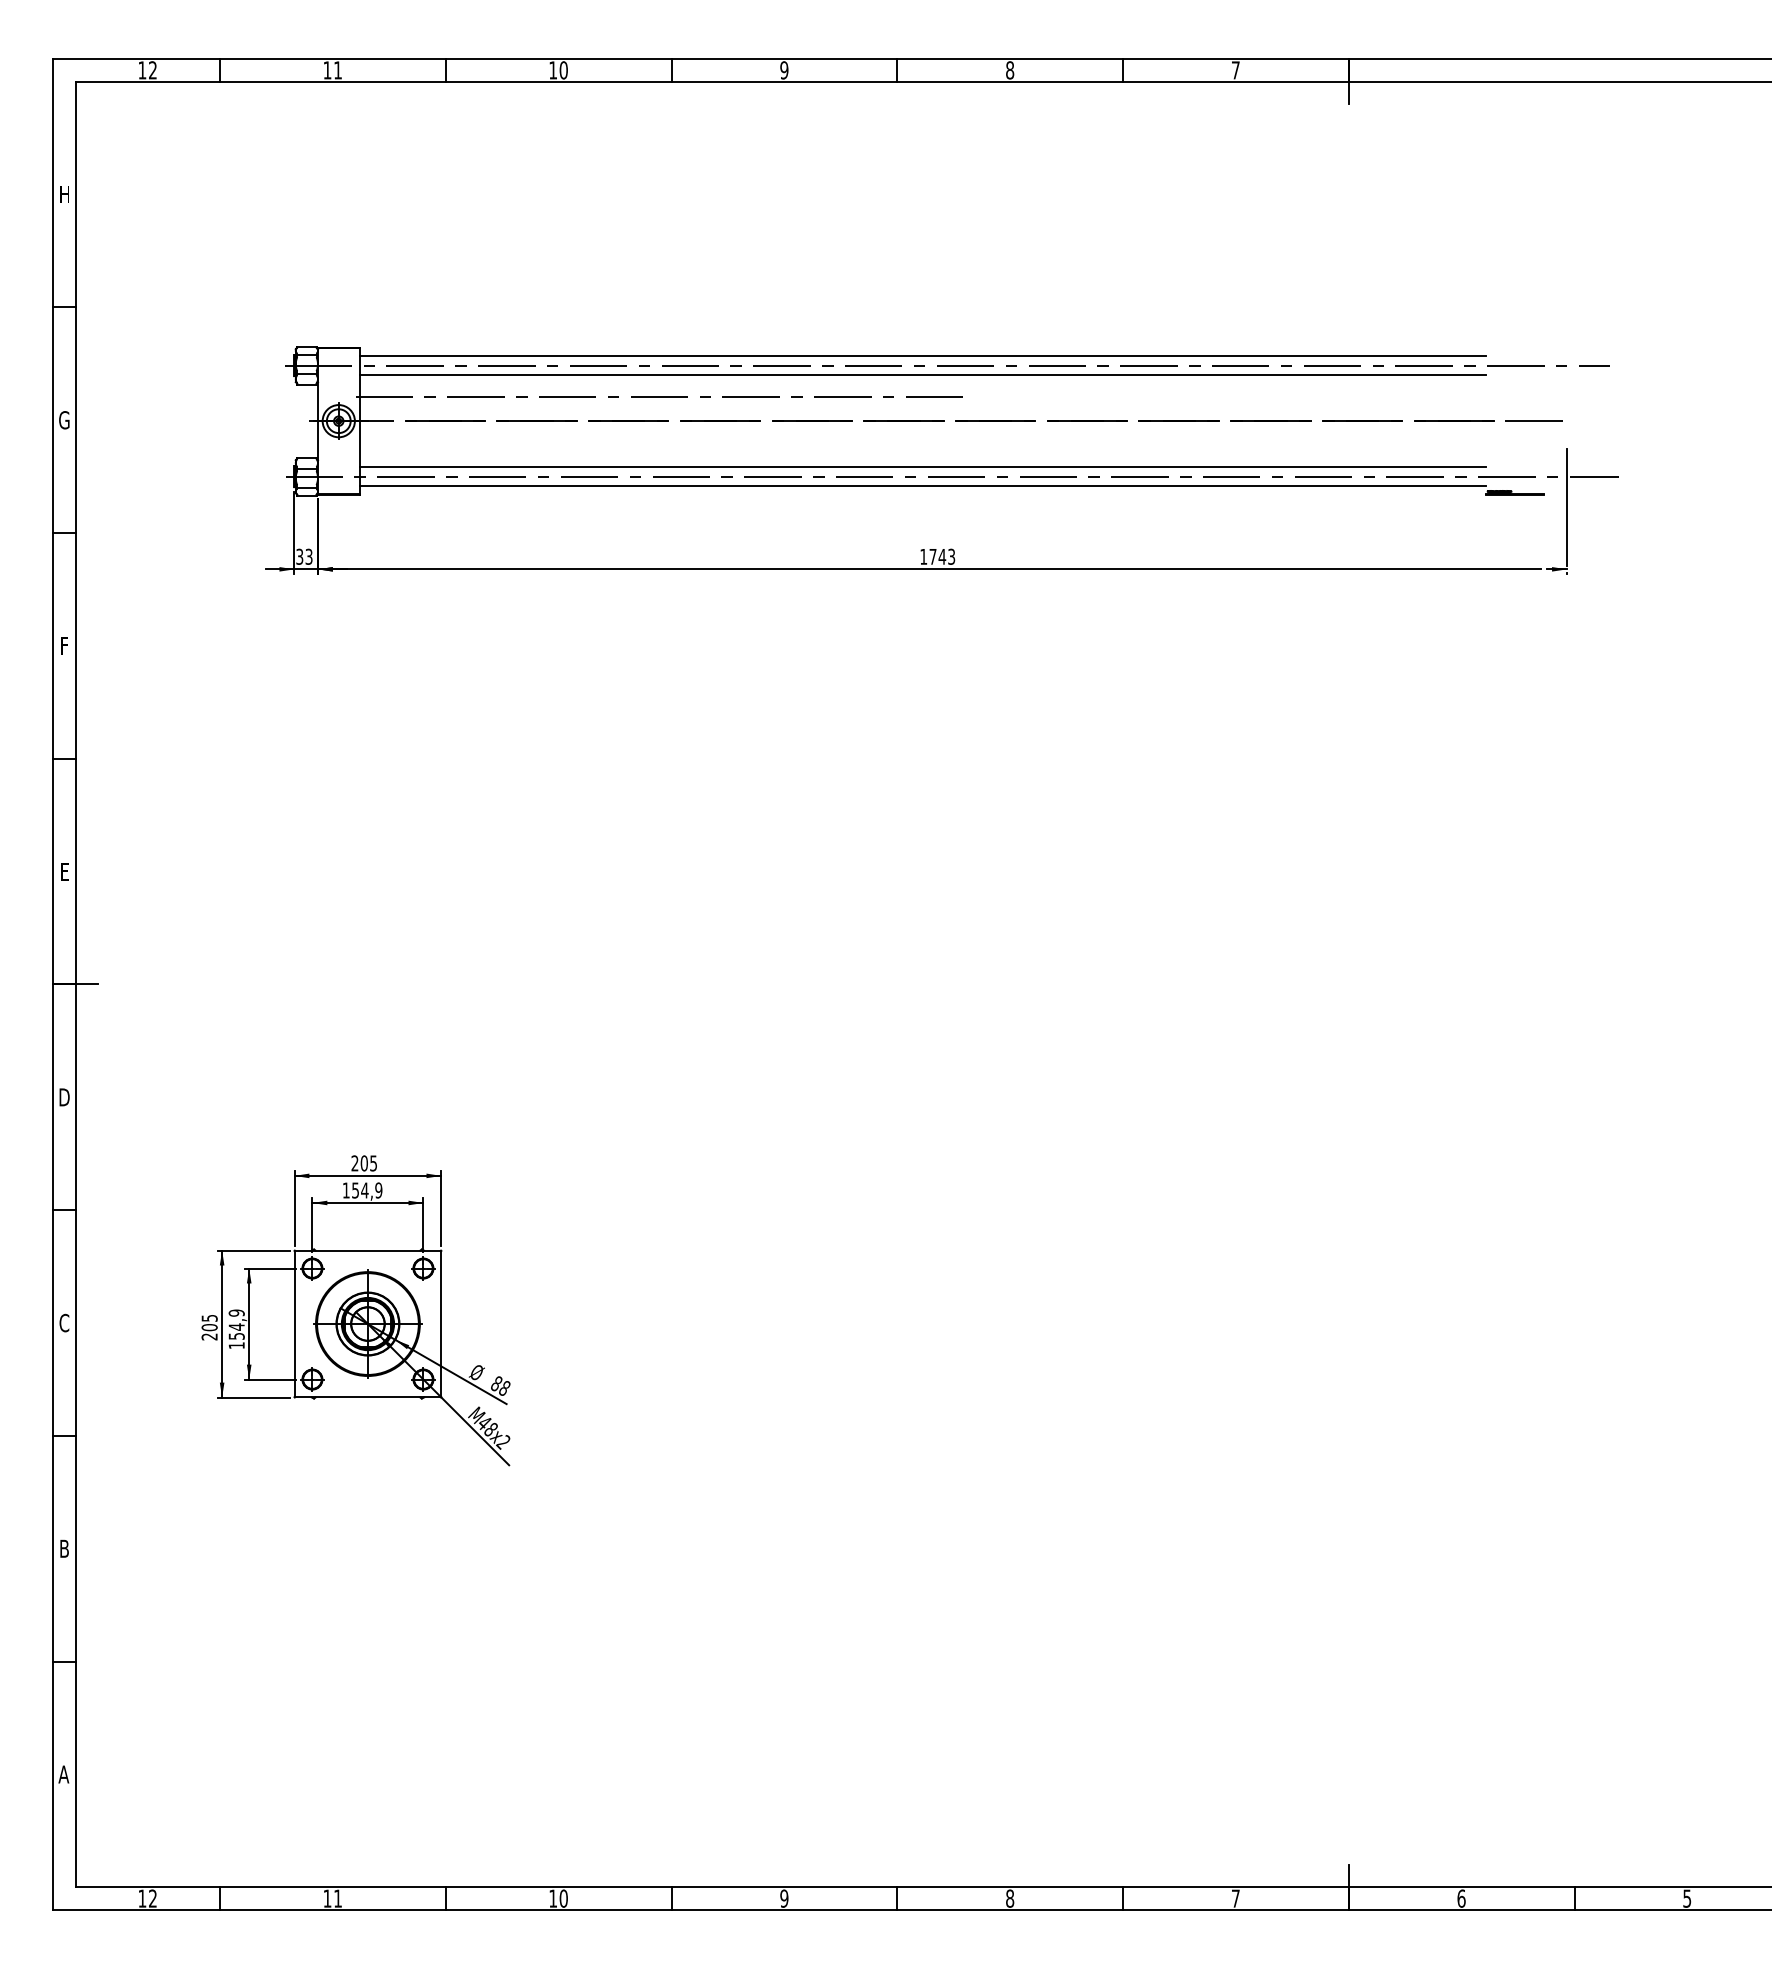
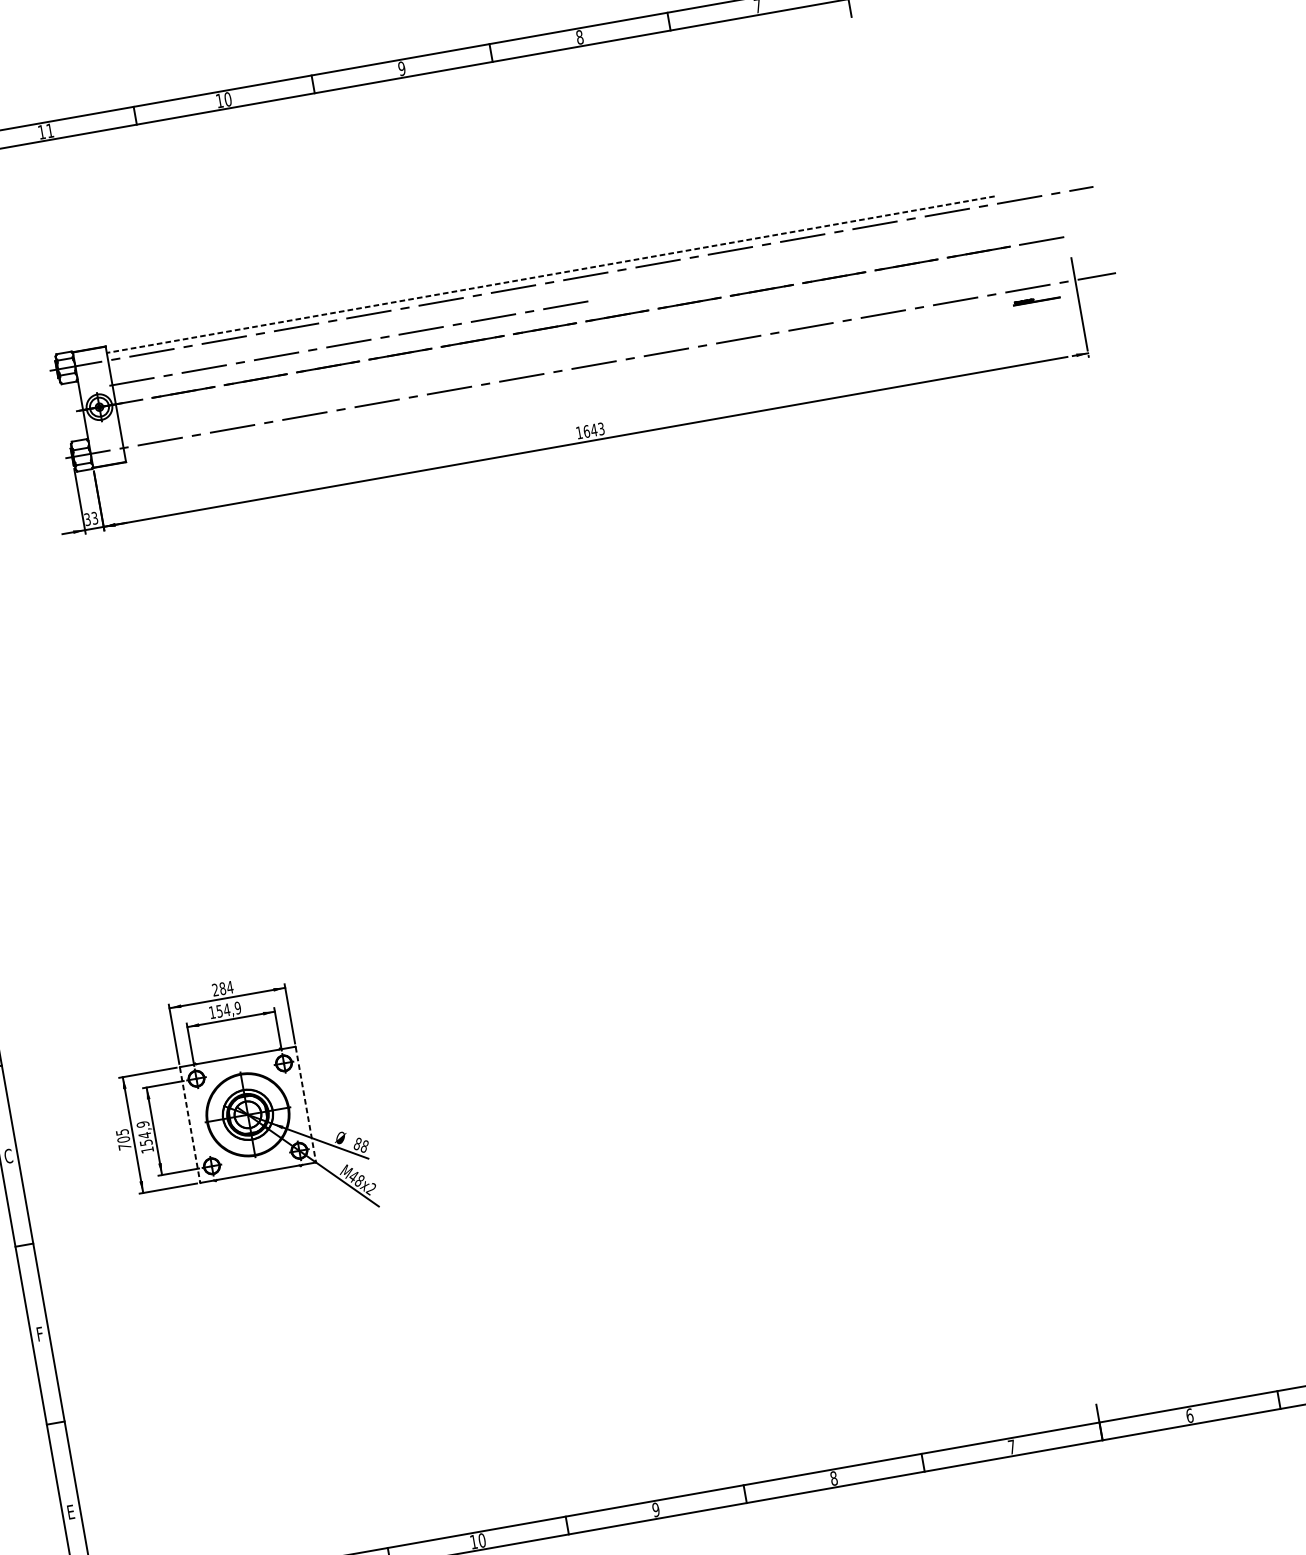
line: (922, 356) -> (550, 275), solid -> dashed
line: (922, 375) -> (553, 290), removed
line: (922, 467) -> (566, 362), removed
line: (922, 486) -> (568, 377), removed
text: (932, 556) -> (586, 431), 1743 -> 1643
text: (368, 1163) -> (226, 988), 205 -> 284
line: (294, 1324) -> (190, 1125), solid -> dashed
line: (441, 1324) -> (306, 1104), solid -> dashed
text: (209, 1336) -> (124, 1146), 205 -> 705
text: (64, 1548) -> (39, 1333), B -> F
text: (63, 1774) -> (70, 1512), A -> E

